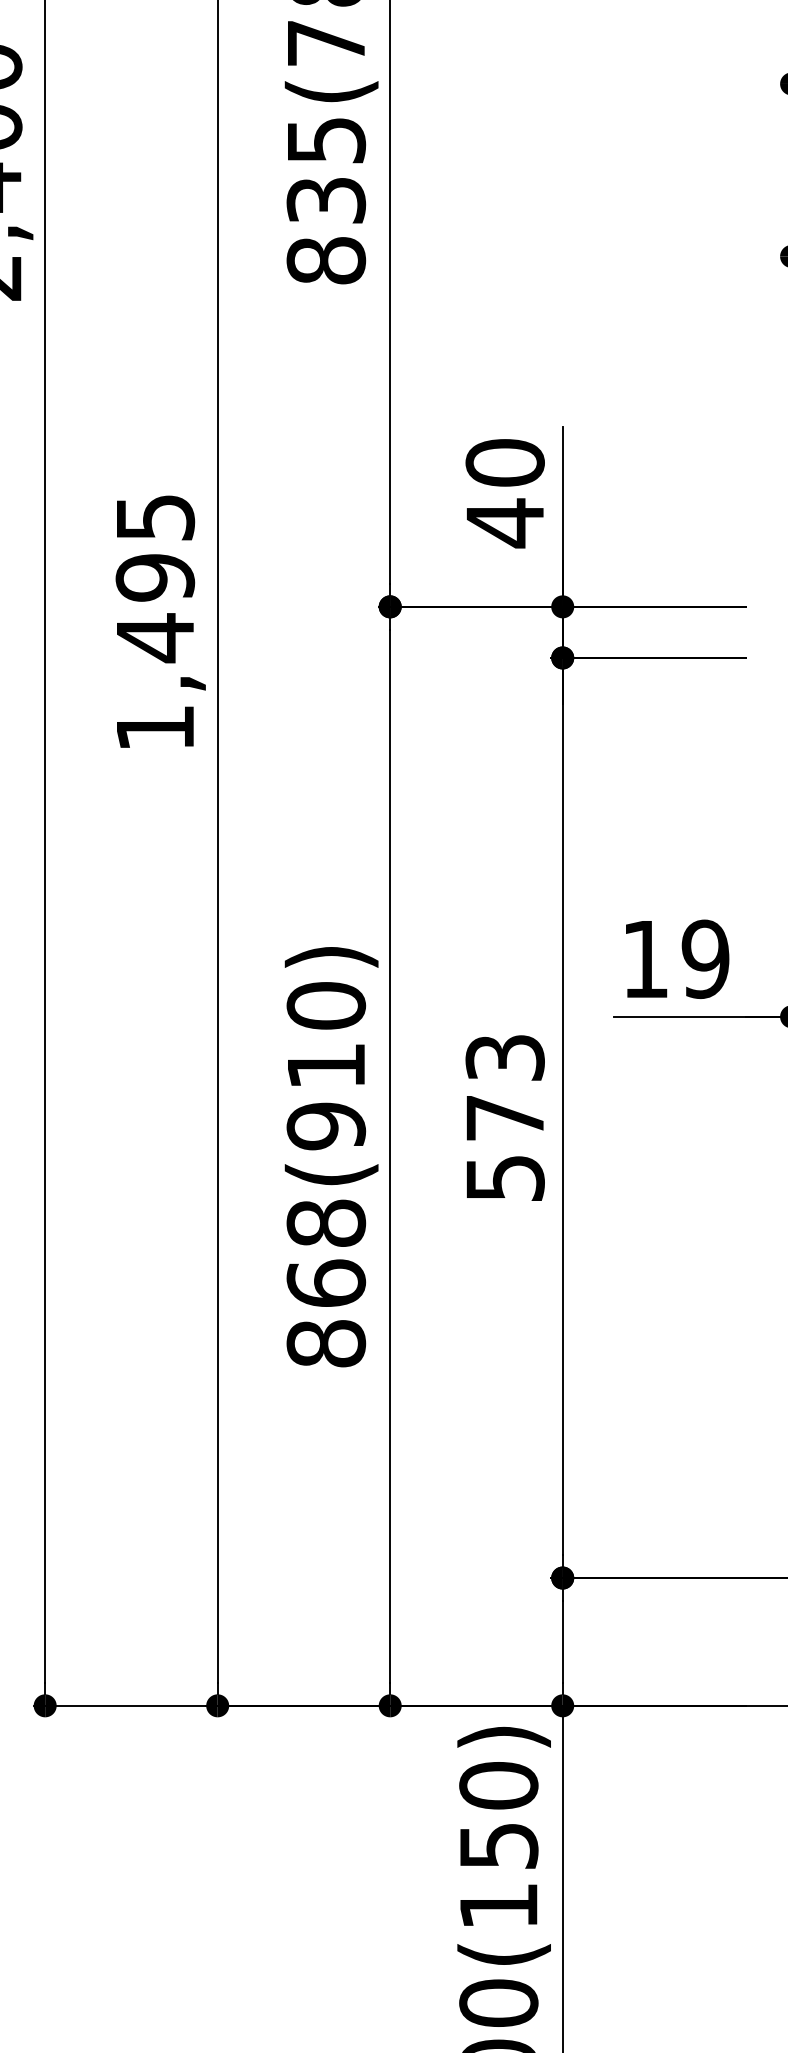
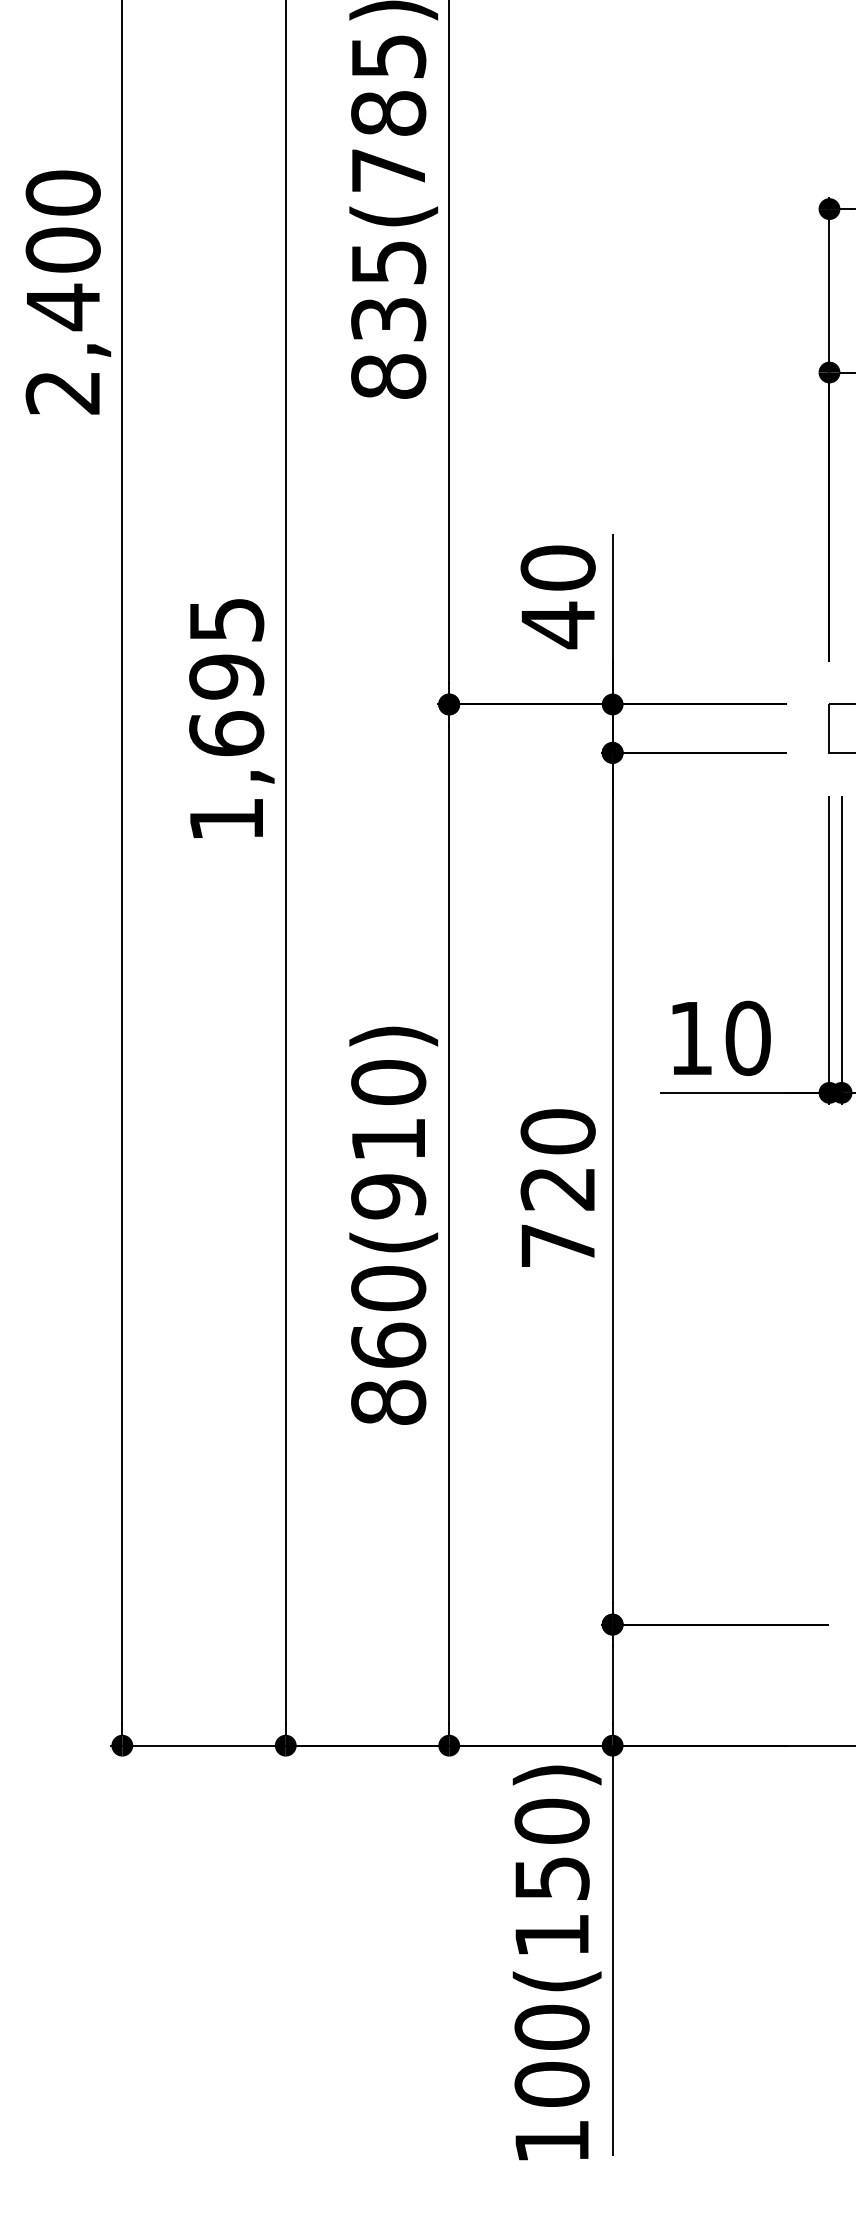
text: (155, 637) -> (226, 733), 1,495 -> 1,695
text: (705, 959) -> (747, 1038), 19 -> 10
text: (504, 1117) -> (557, 1188), 573 -> 720
text: (326, 1223) -> (388, 1288), 868(910) -> 860(910)

